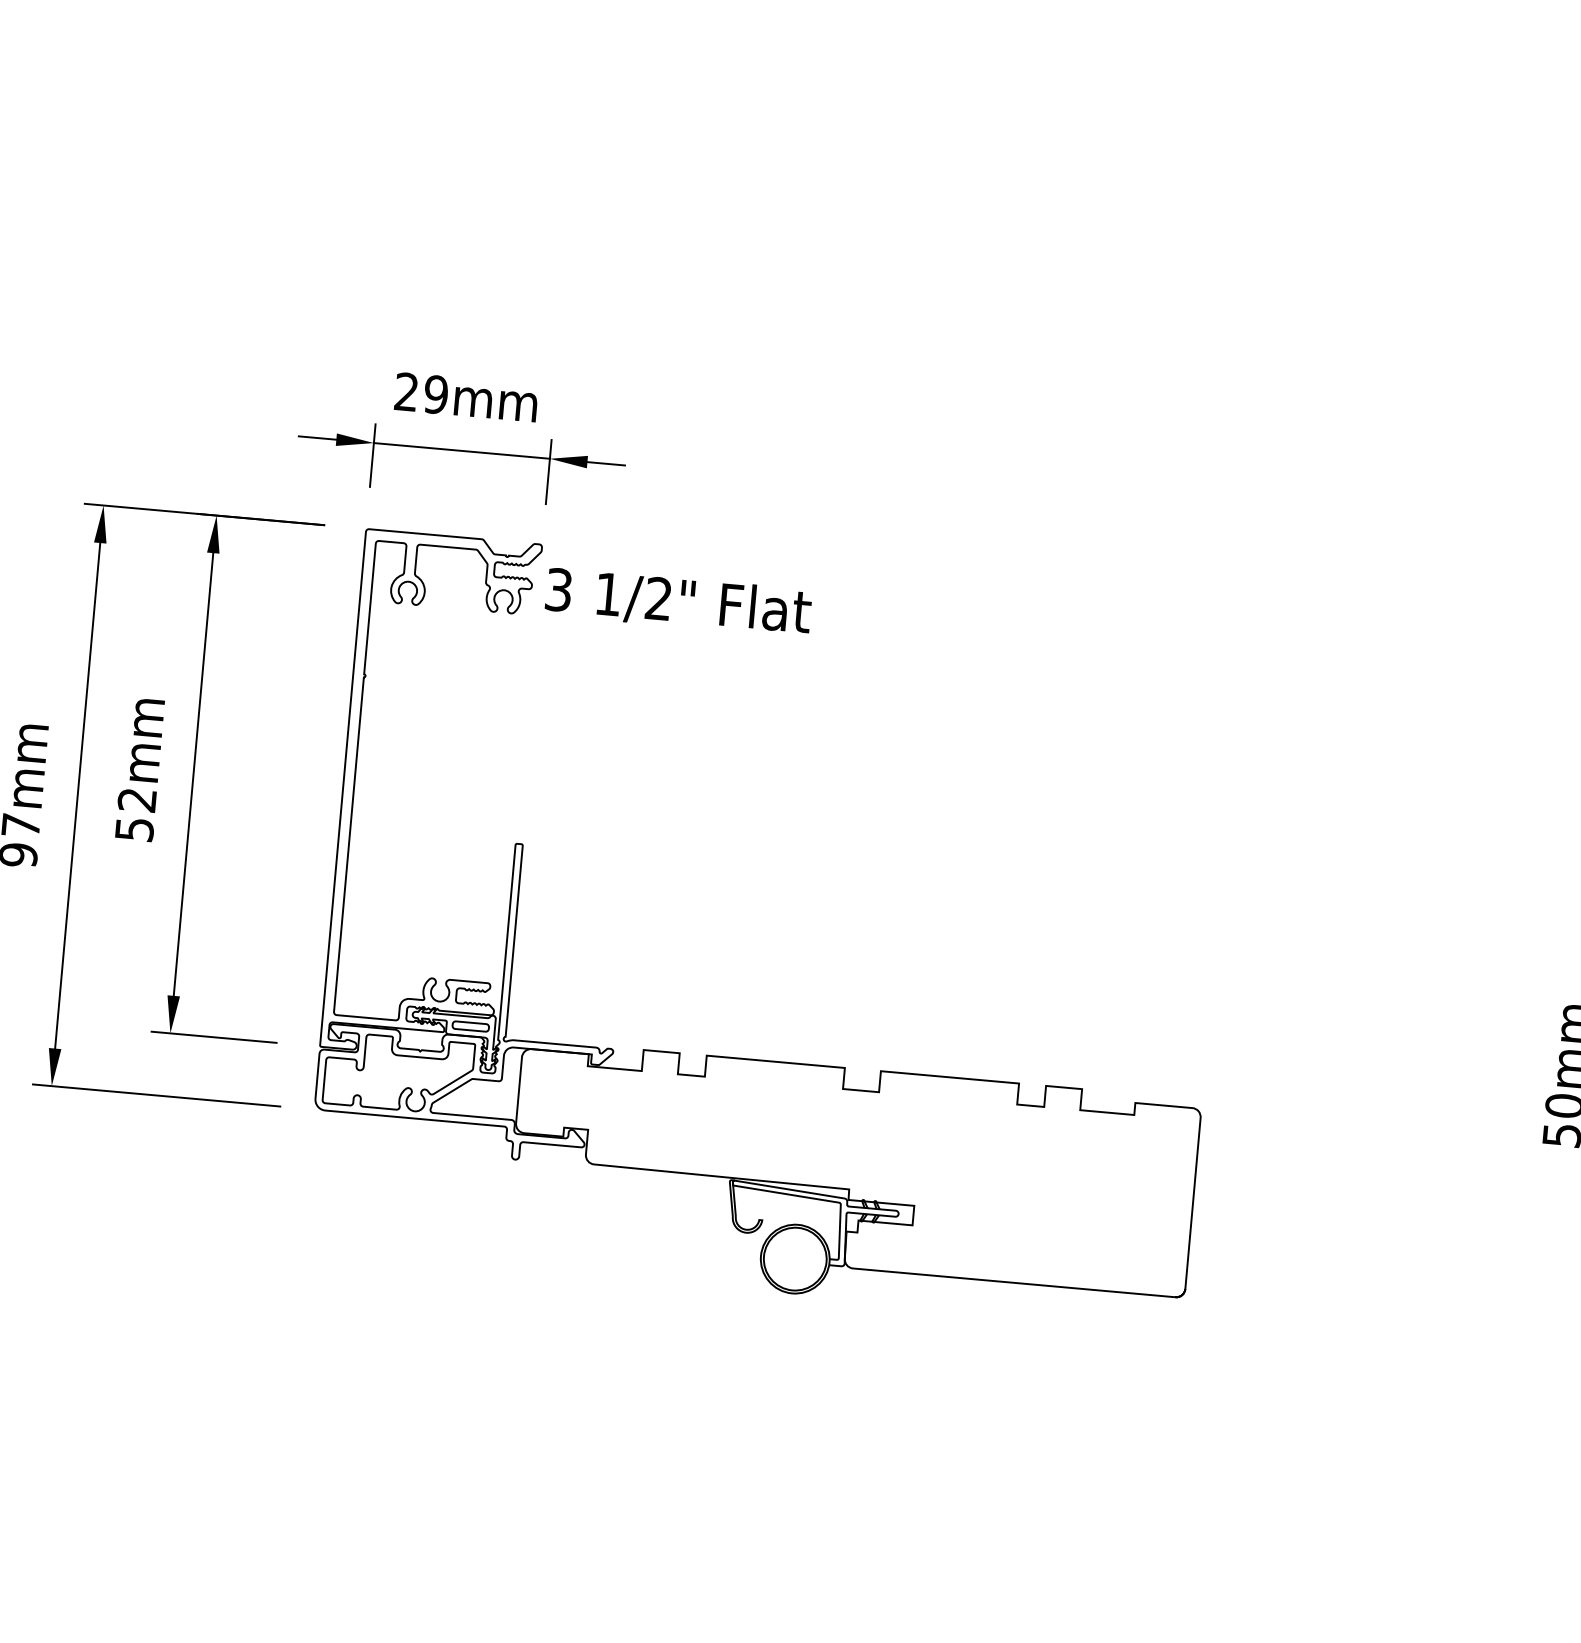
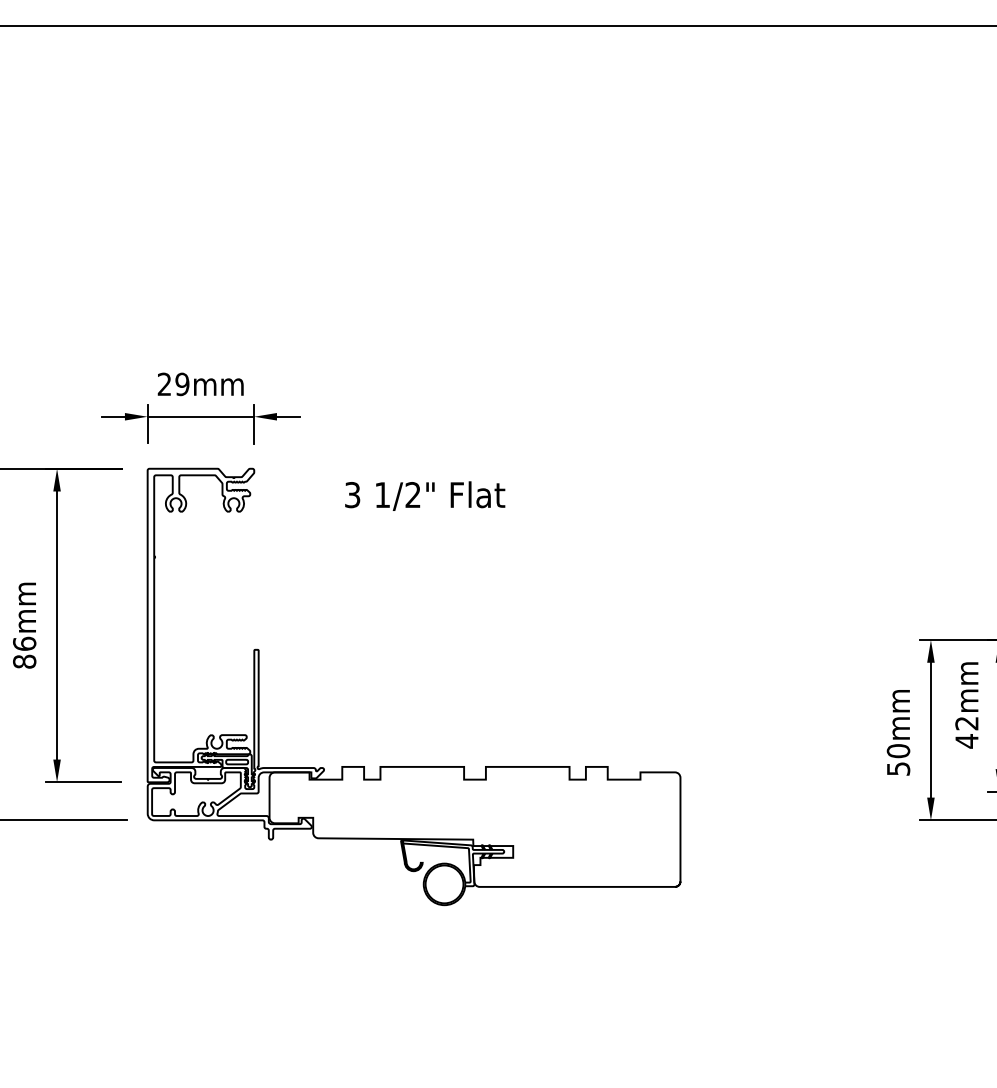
text: (679, 601) -> (425, 495), moved
text: (135, 814) -> (24, 652), 52mm -> 86mm

